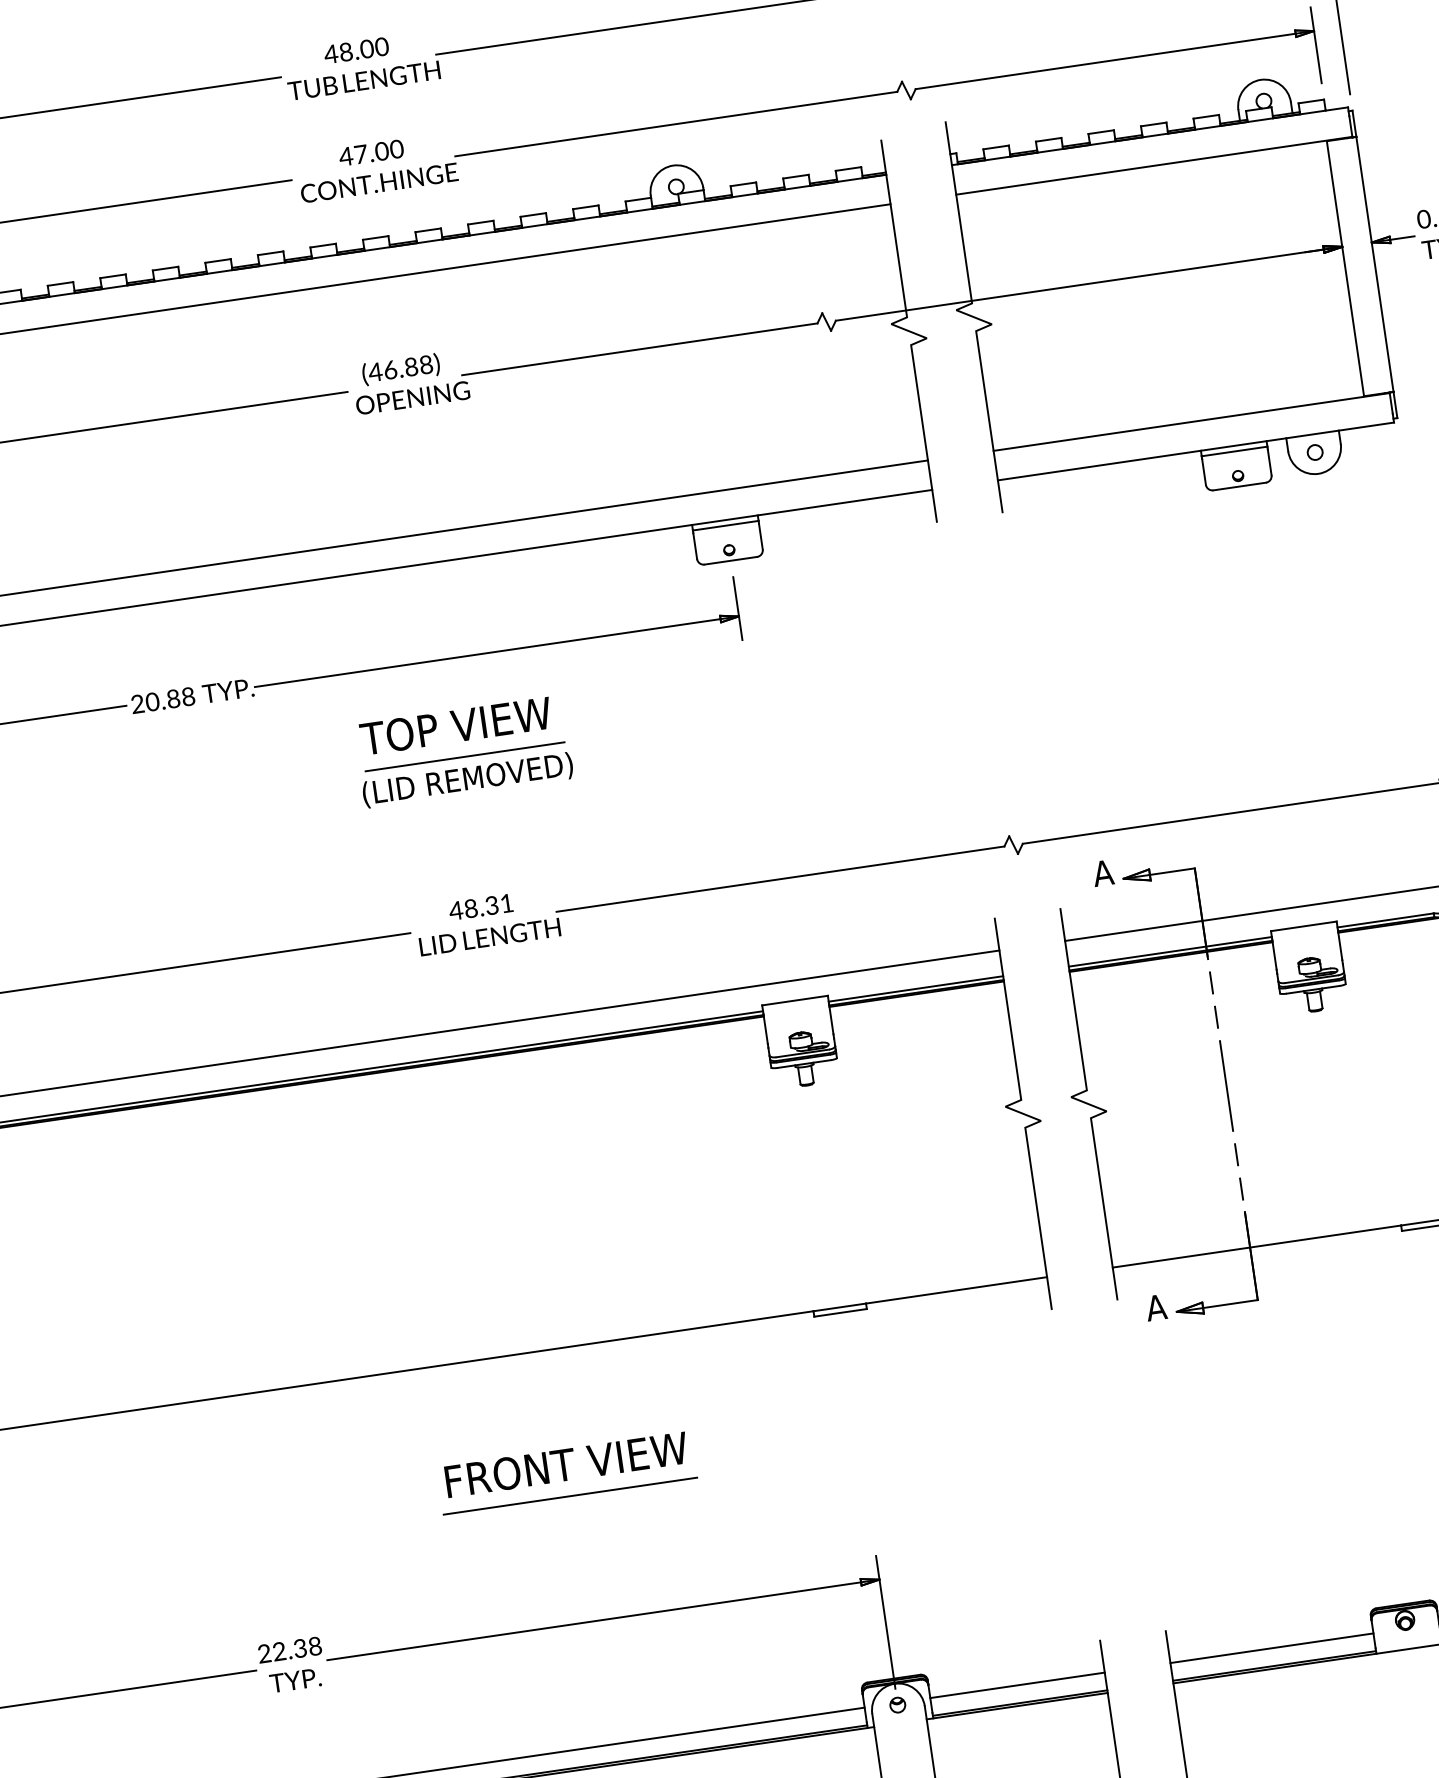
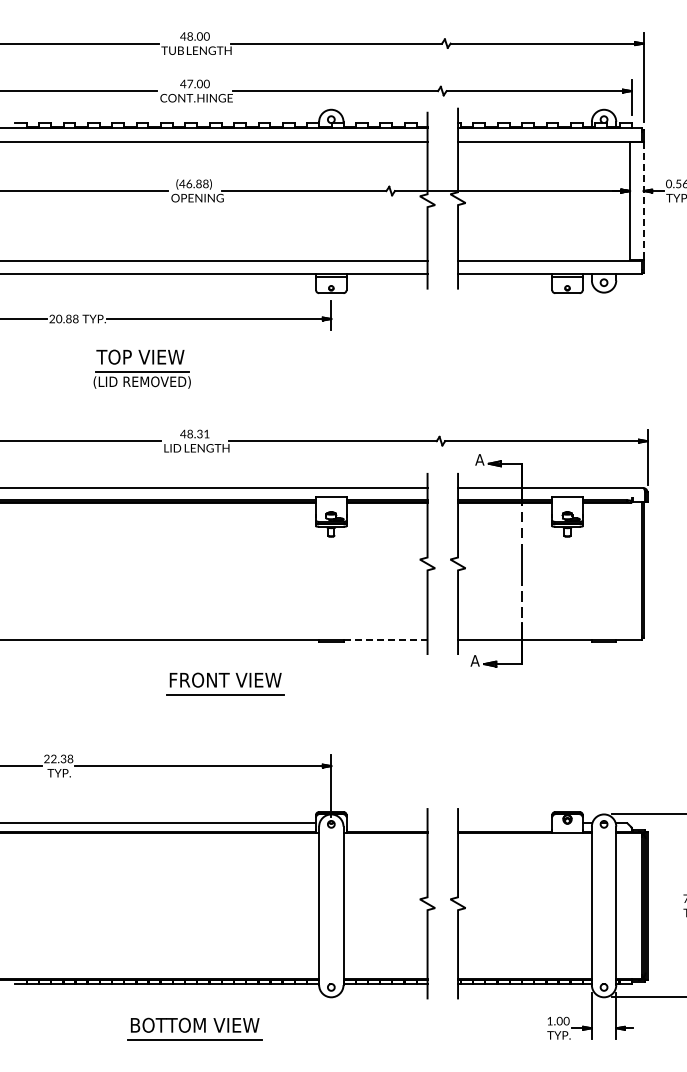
line: (1374, 265) -> (643, 201), solid -> dashed
part: (461, 750) -> (141, 368), moved
line: (956, 1289) -> (385, 639), solid -> dashed
part: (567, 1472) -> (225, 683), moved
line: (1272, 1648) -> (505, 823), removed
line: (1016, 1685) -> (386, 823), removed

